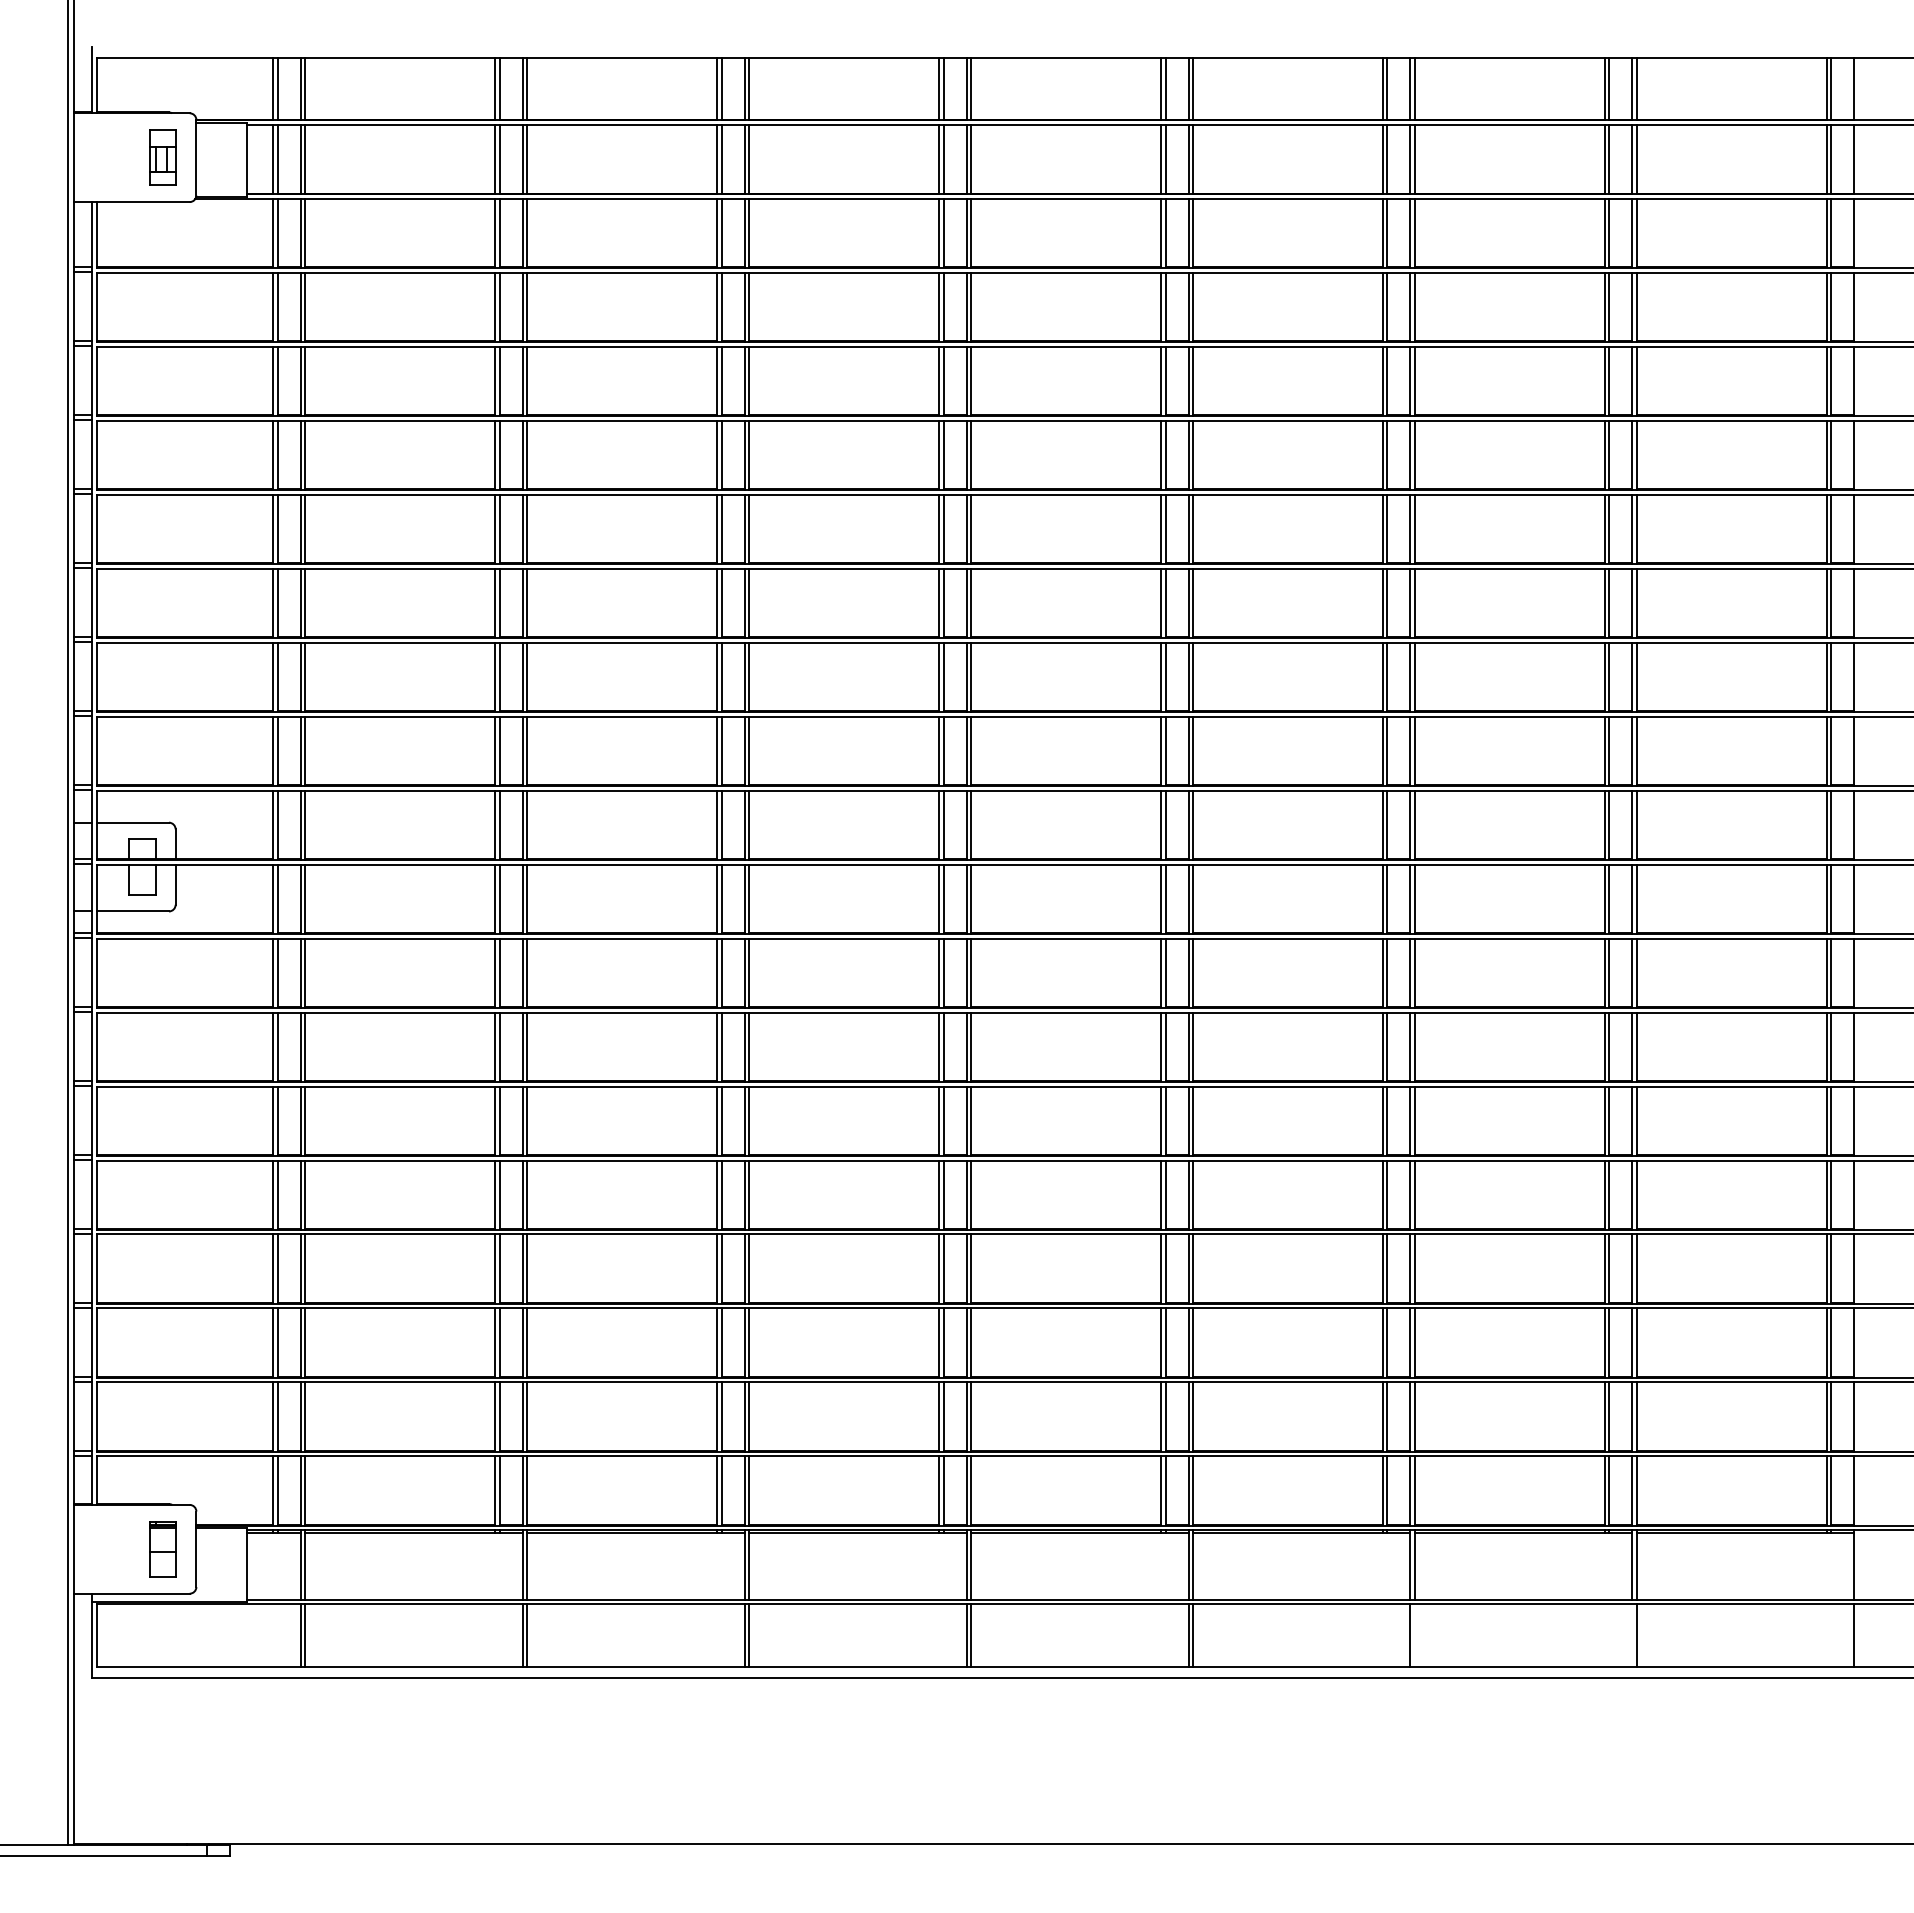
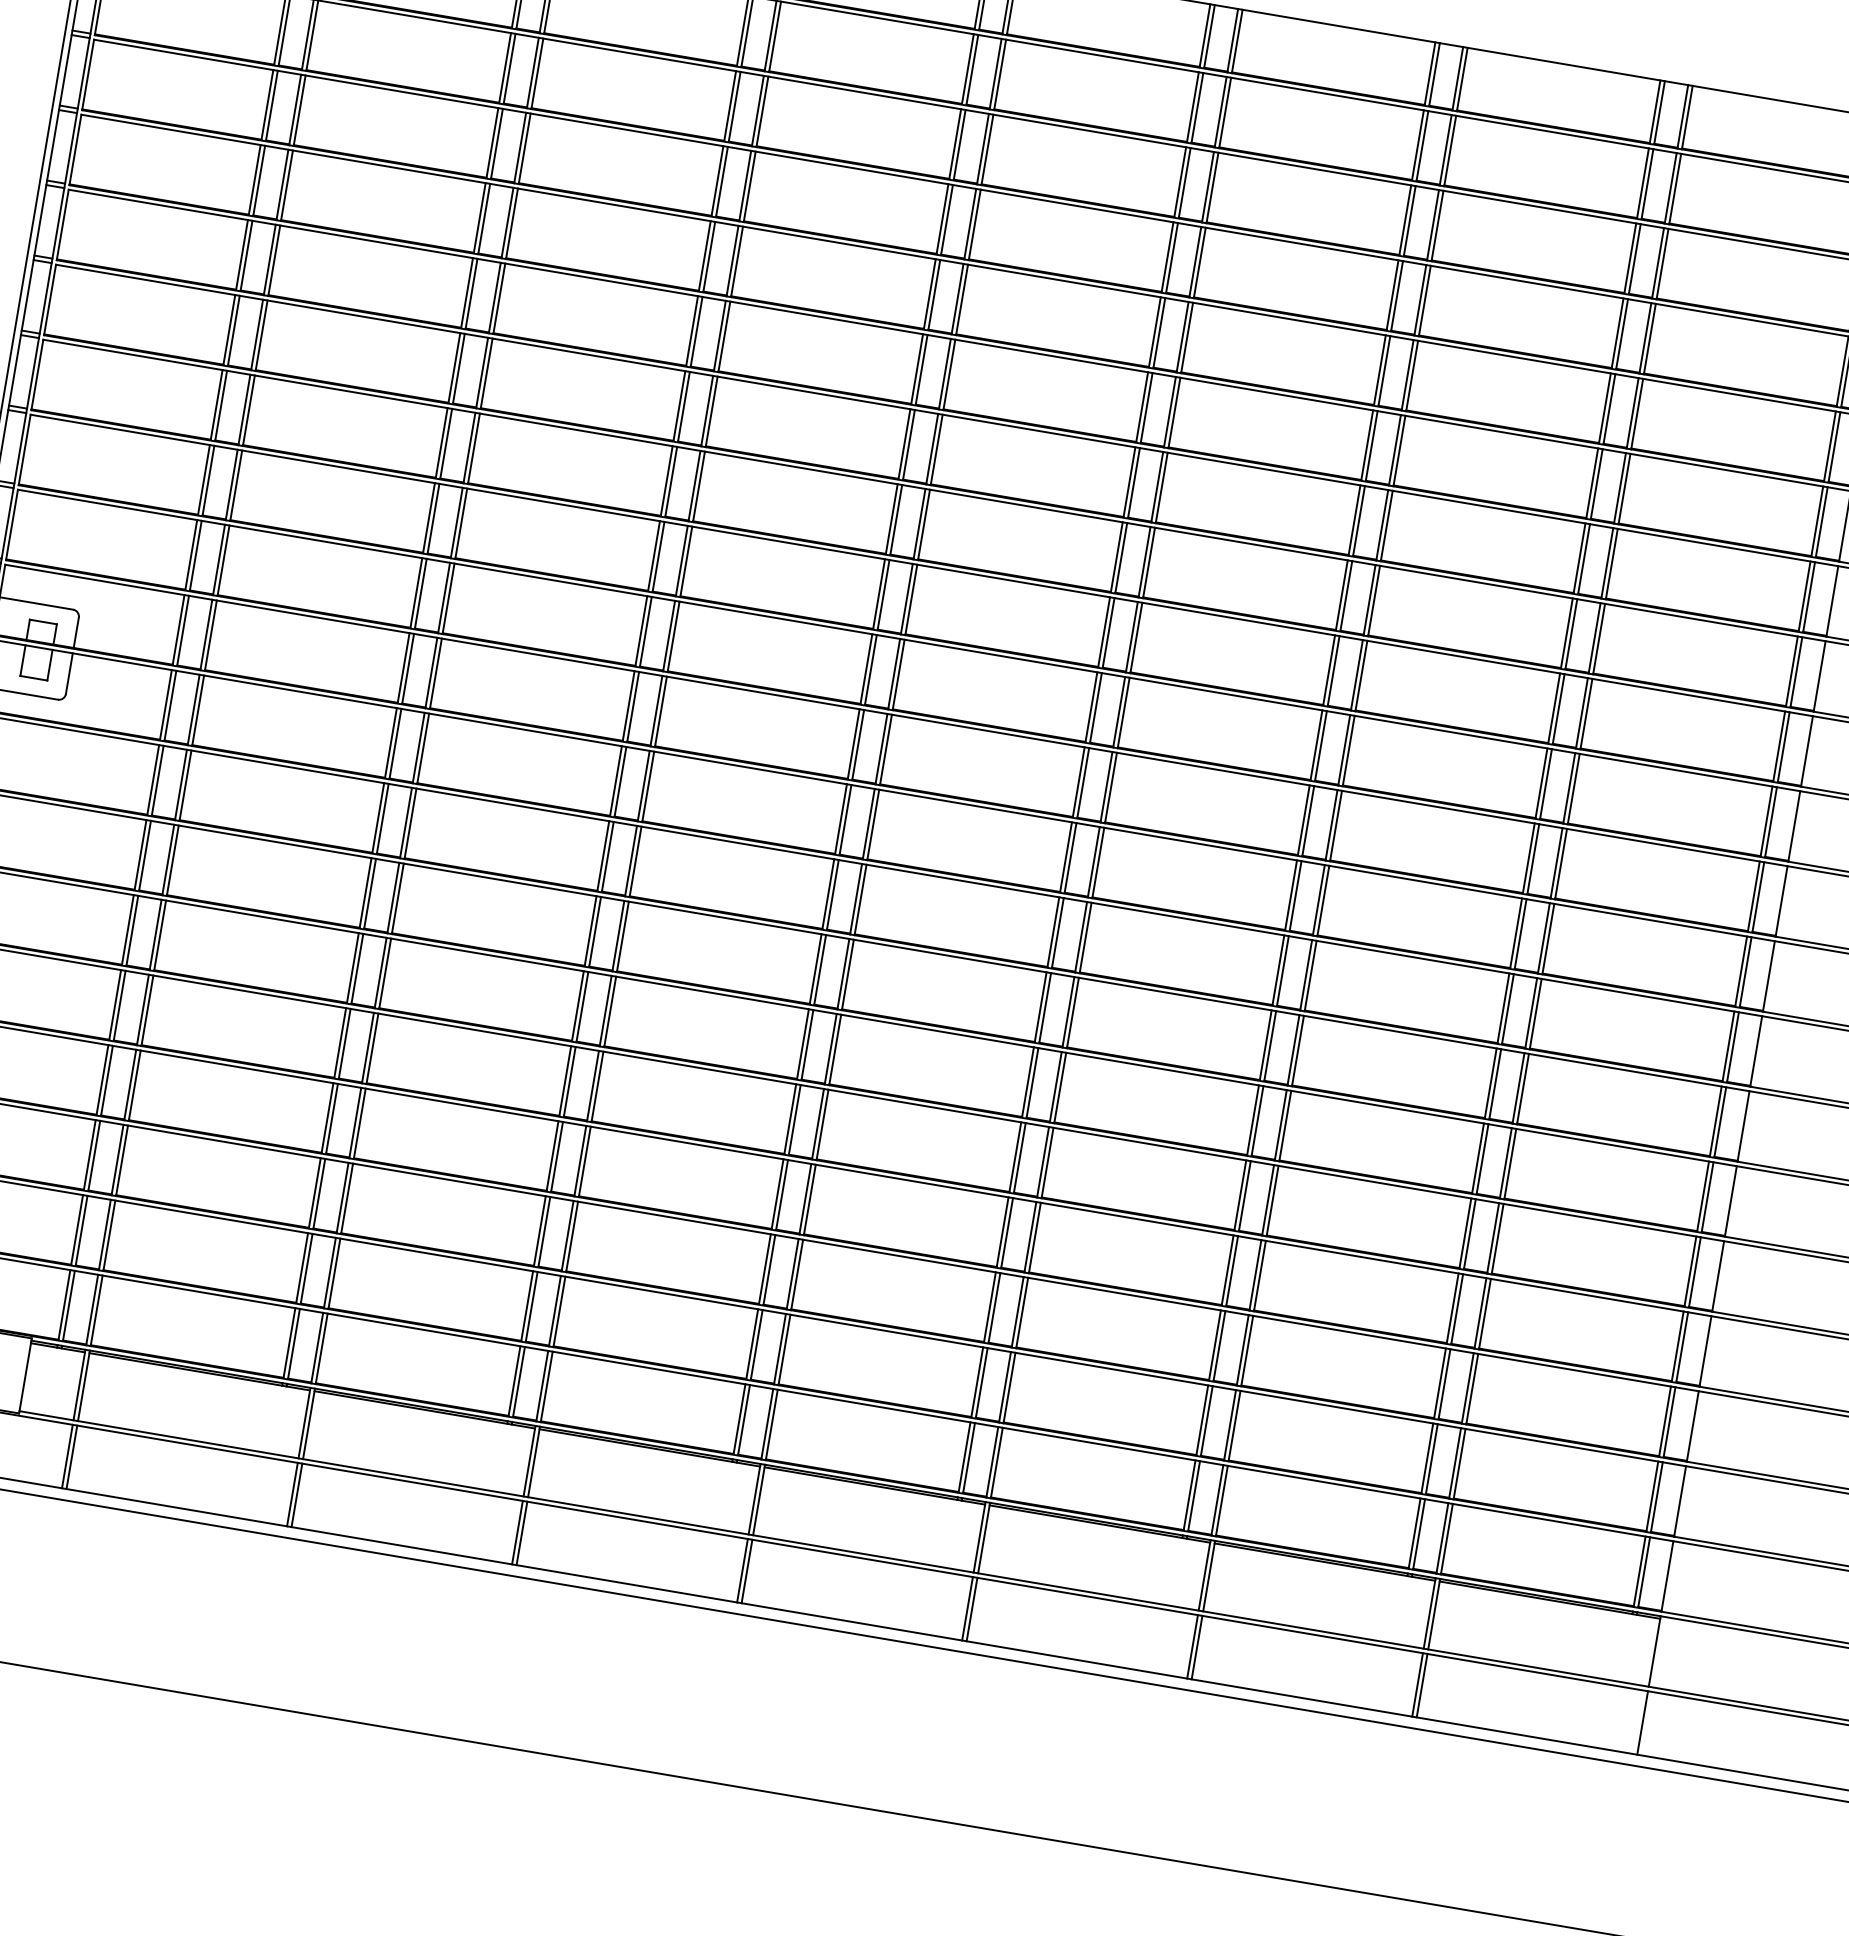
line: (1414, 1635) -> (1196, 1647), added
line: (1632, 1635) -> (1417, 1684), added

